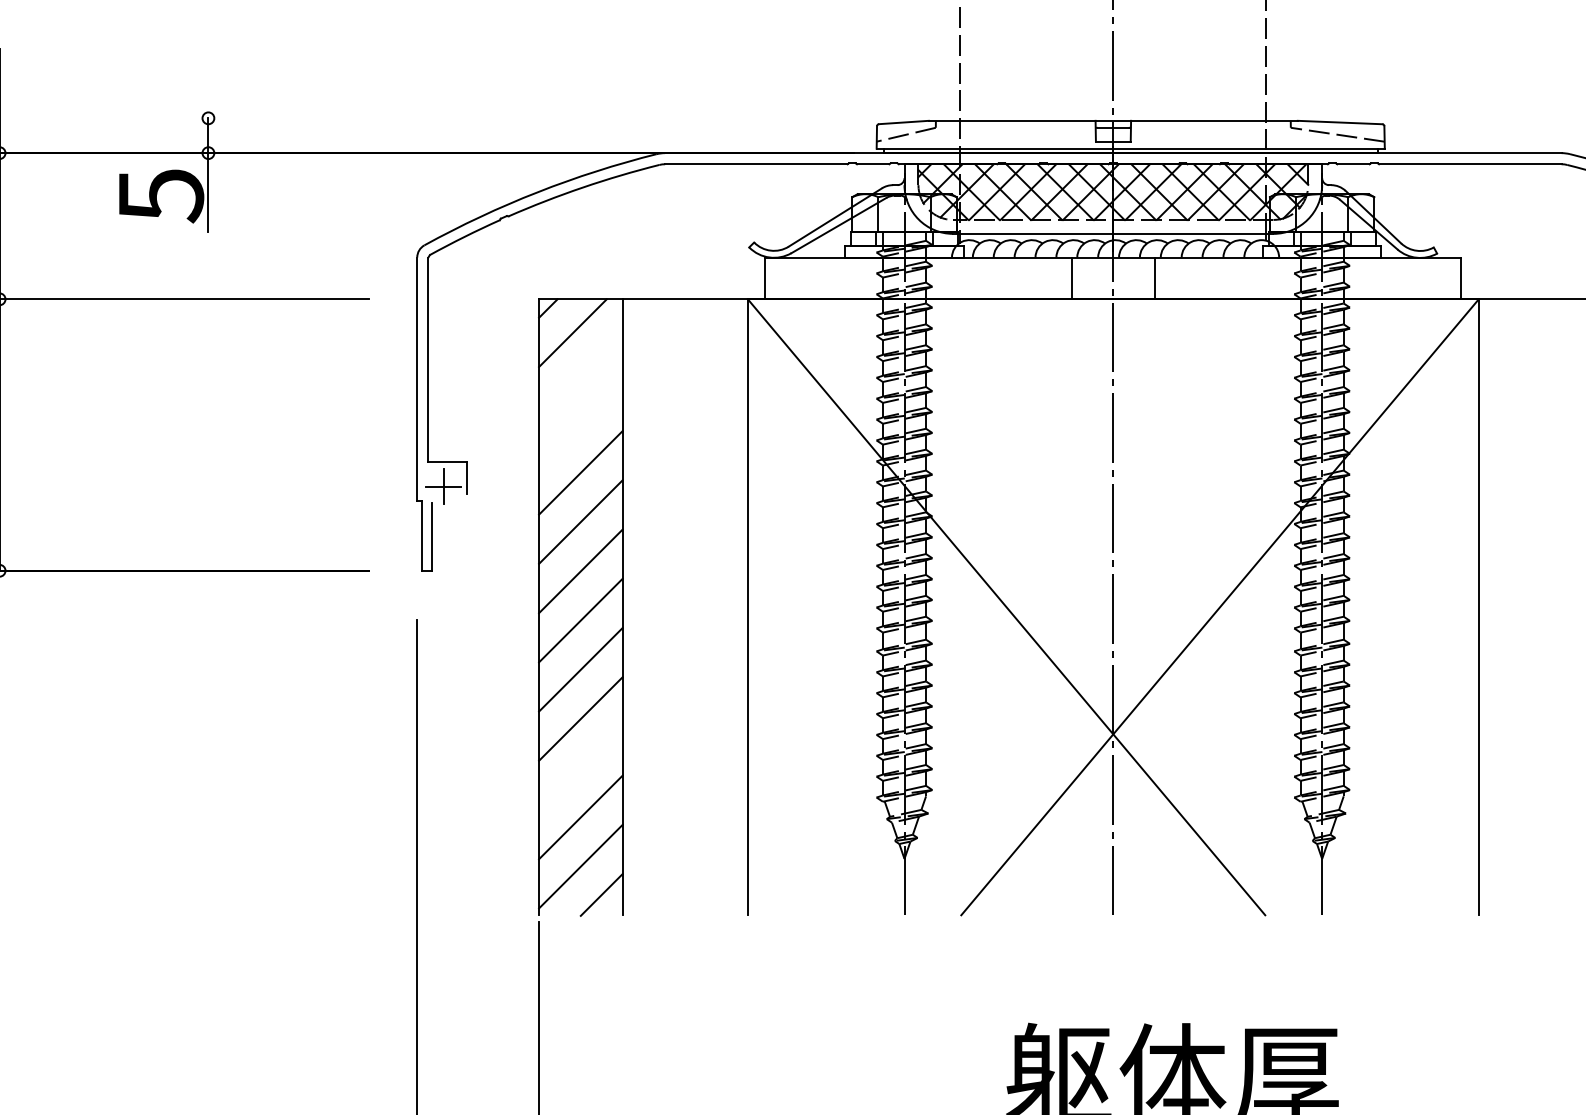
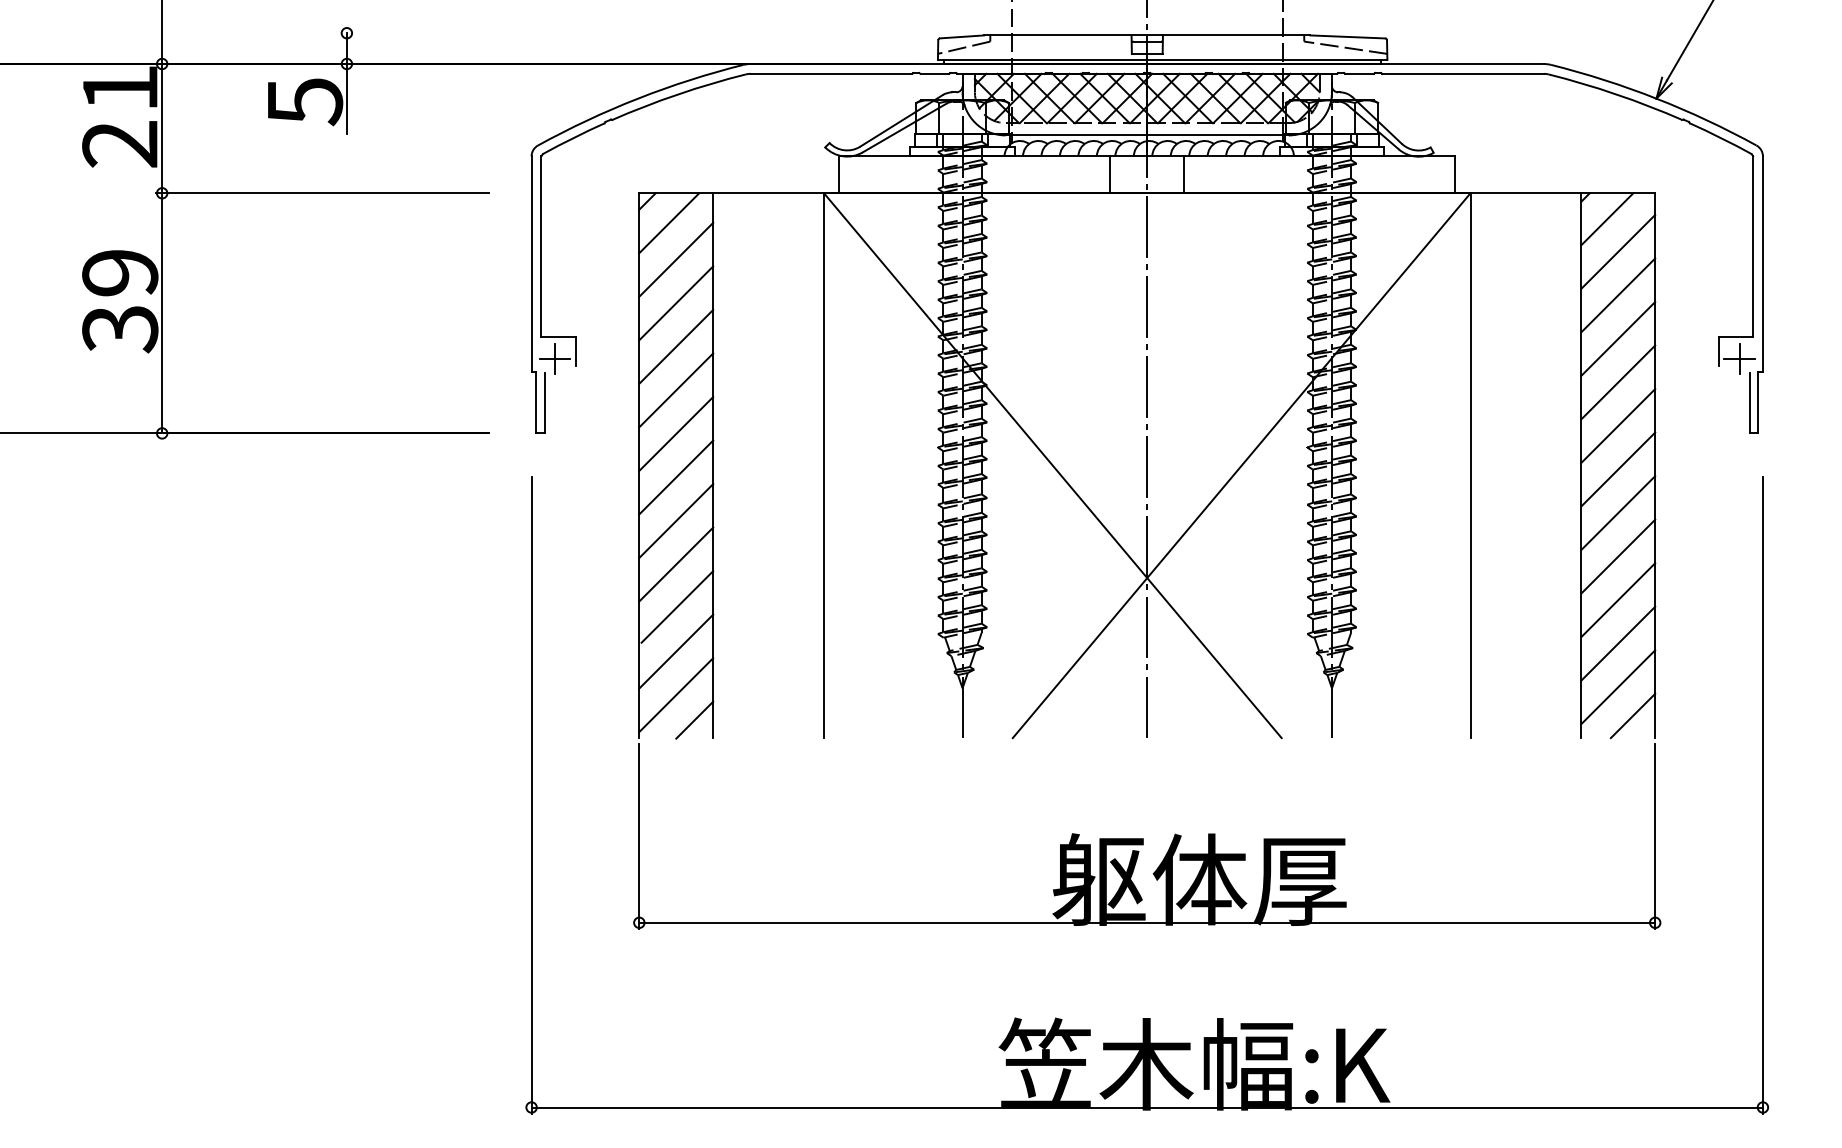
line: (581, 374) -> (676, 259), added
line: (581, 423) -> (676, 303), added
line: (582, 766) -> (677, 606), added

